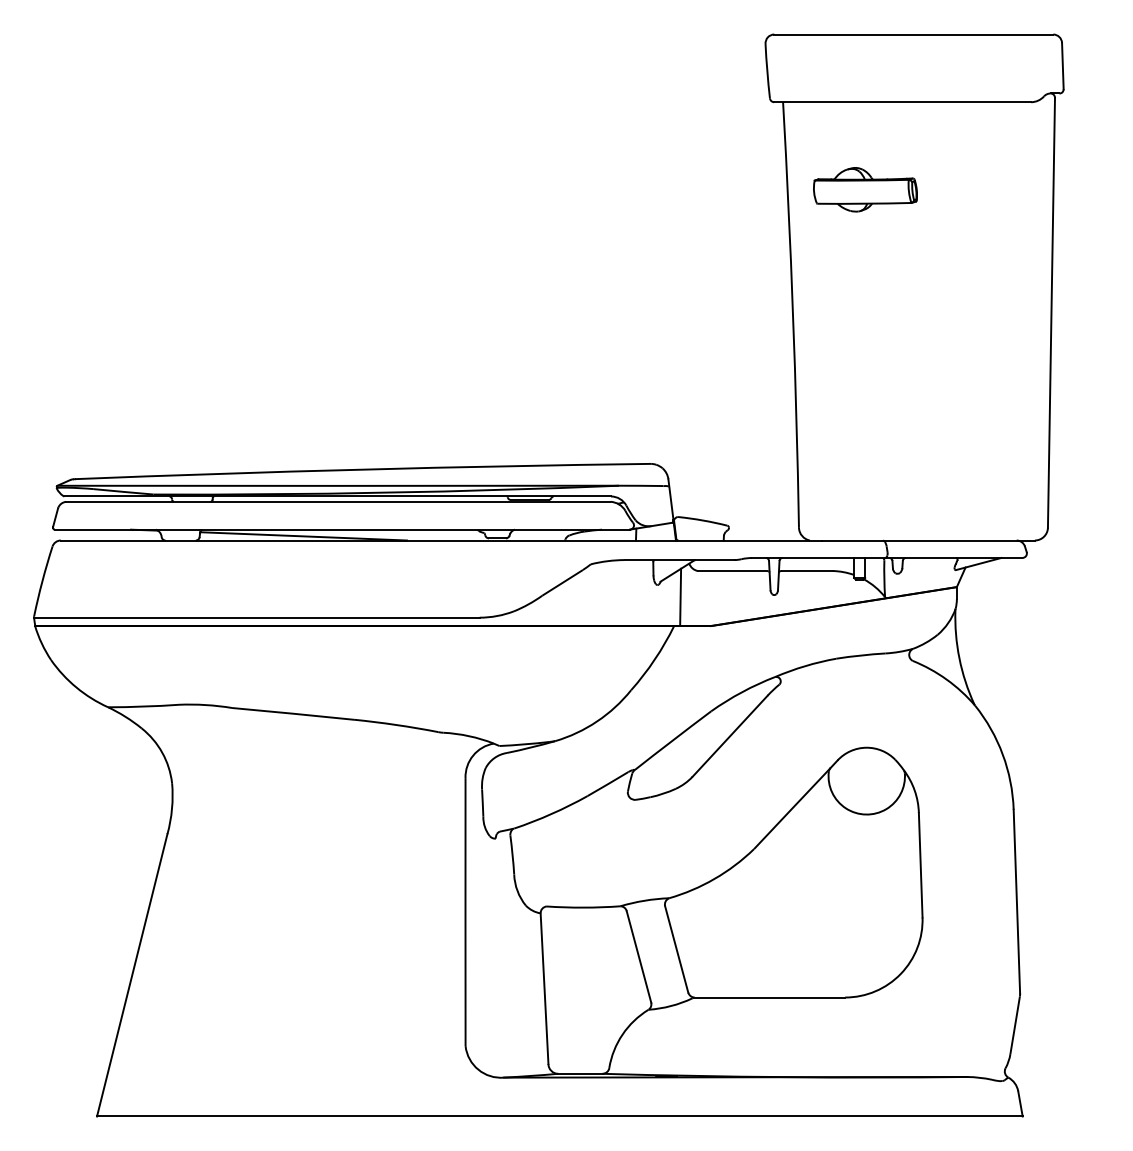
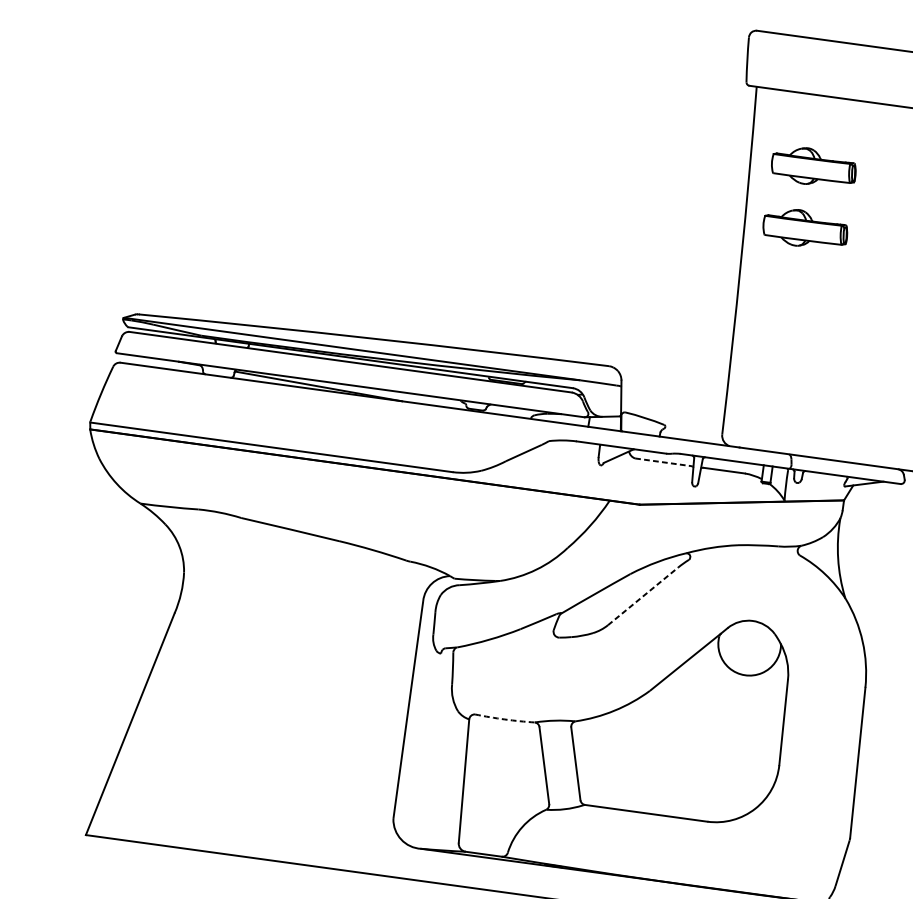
part: (865, 265) -> (805, 228), added
line: (732, 570) -> (663, 461), solid -> dashed
line: (680, 597) -> (618, 478), removed
line: (730, 735) -> (643, 595), solid -> dashed
arc: (583, 907) -> (504, 719), solid -> dashed

